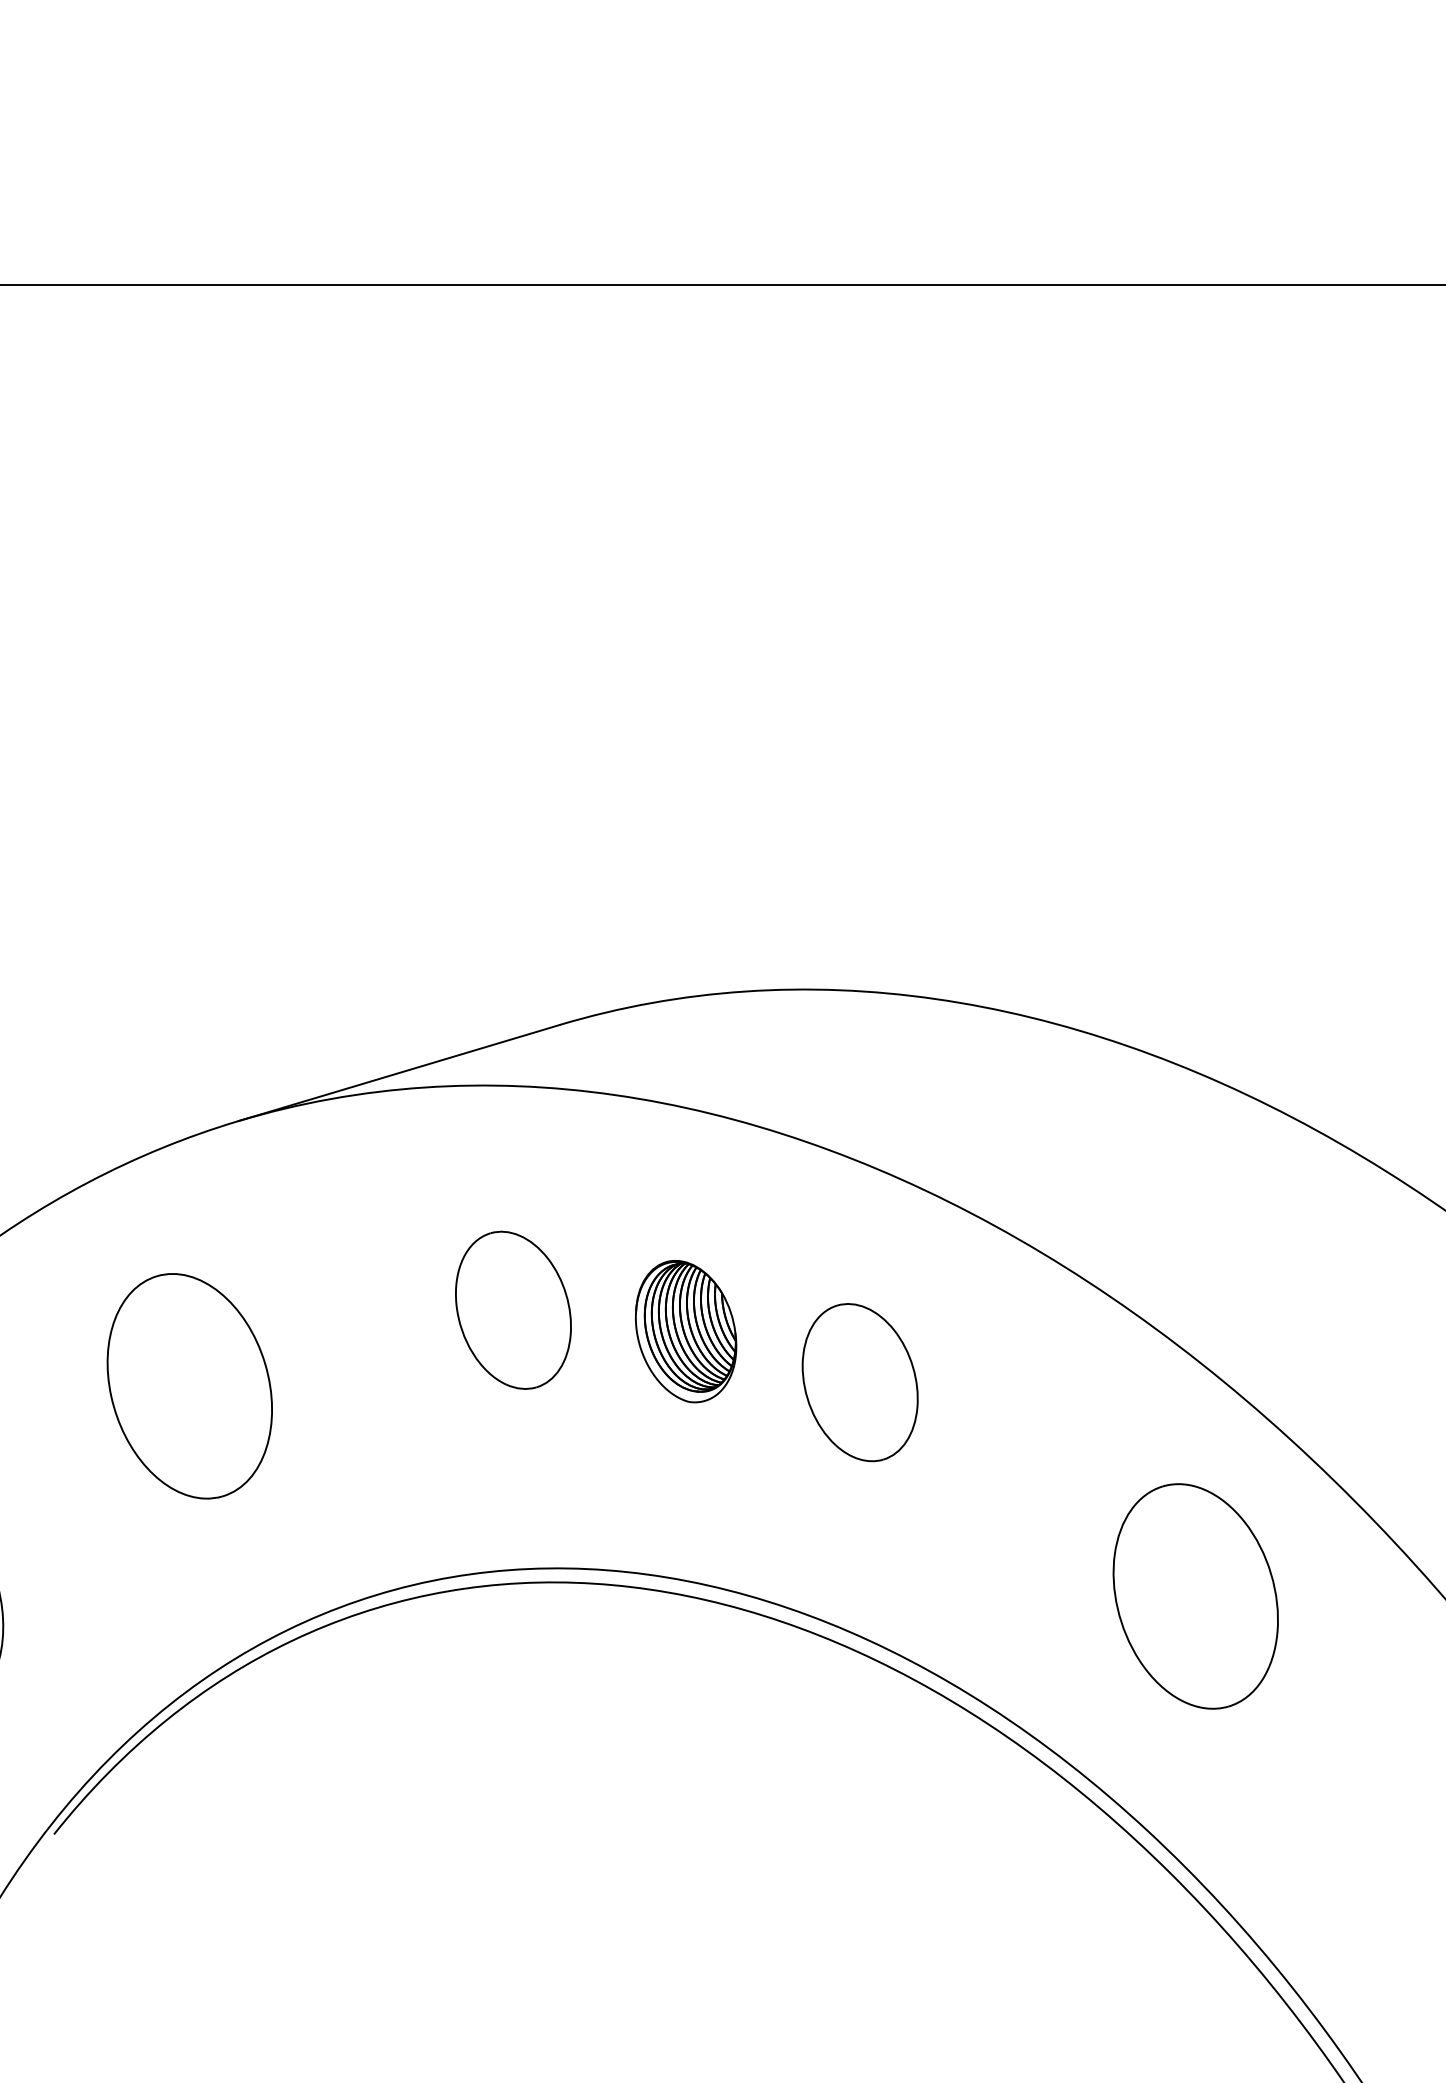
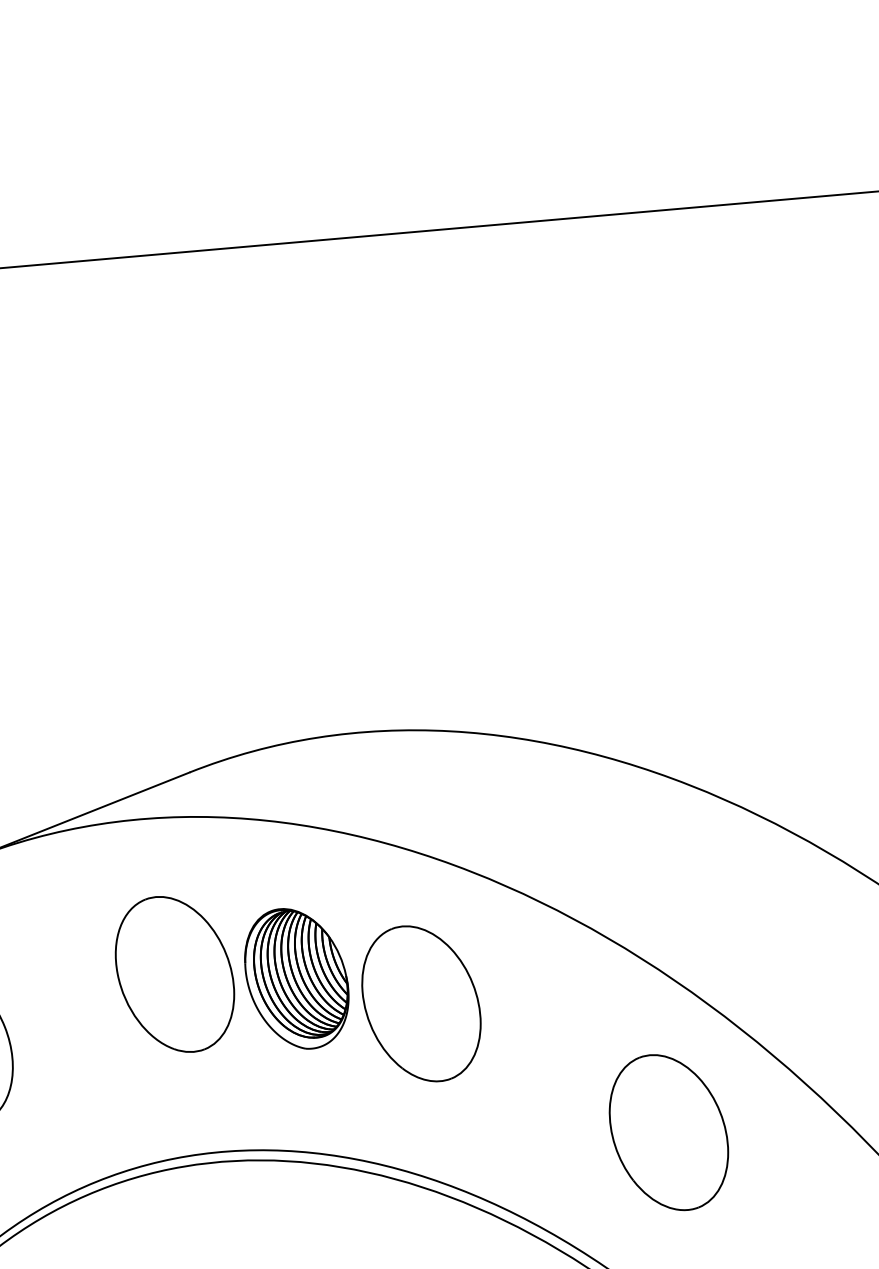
part: (513, 1310) -> (175, 974), size x1.43
part: (685, 1331) -> (296, 978), size x1.43
part: (860, 1382) -> (421, 1003), size x1.43

